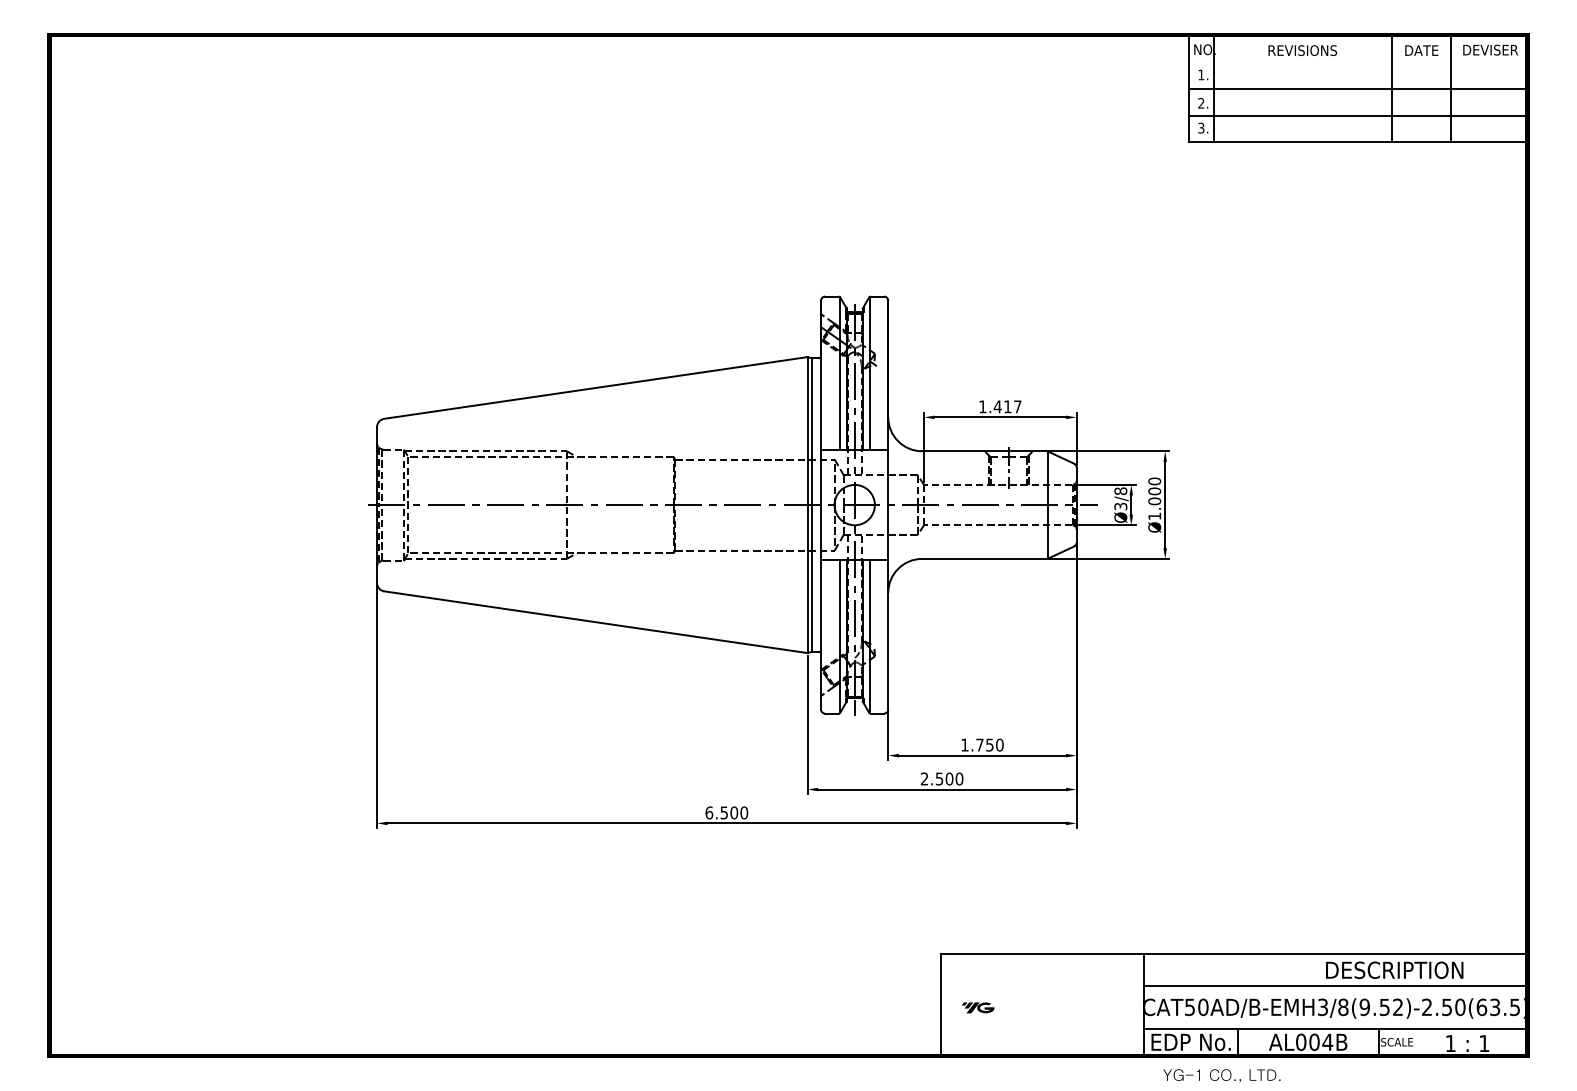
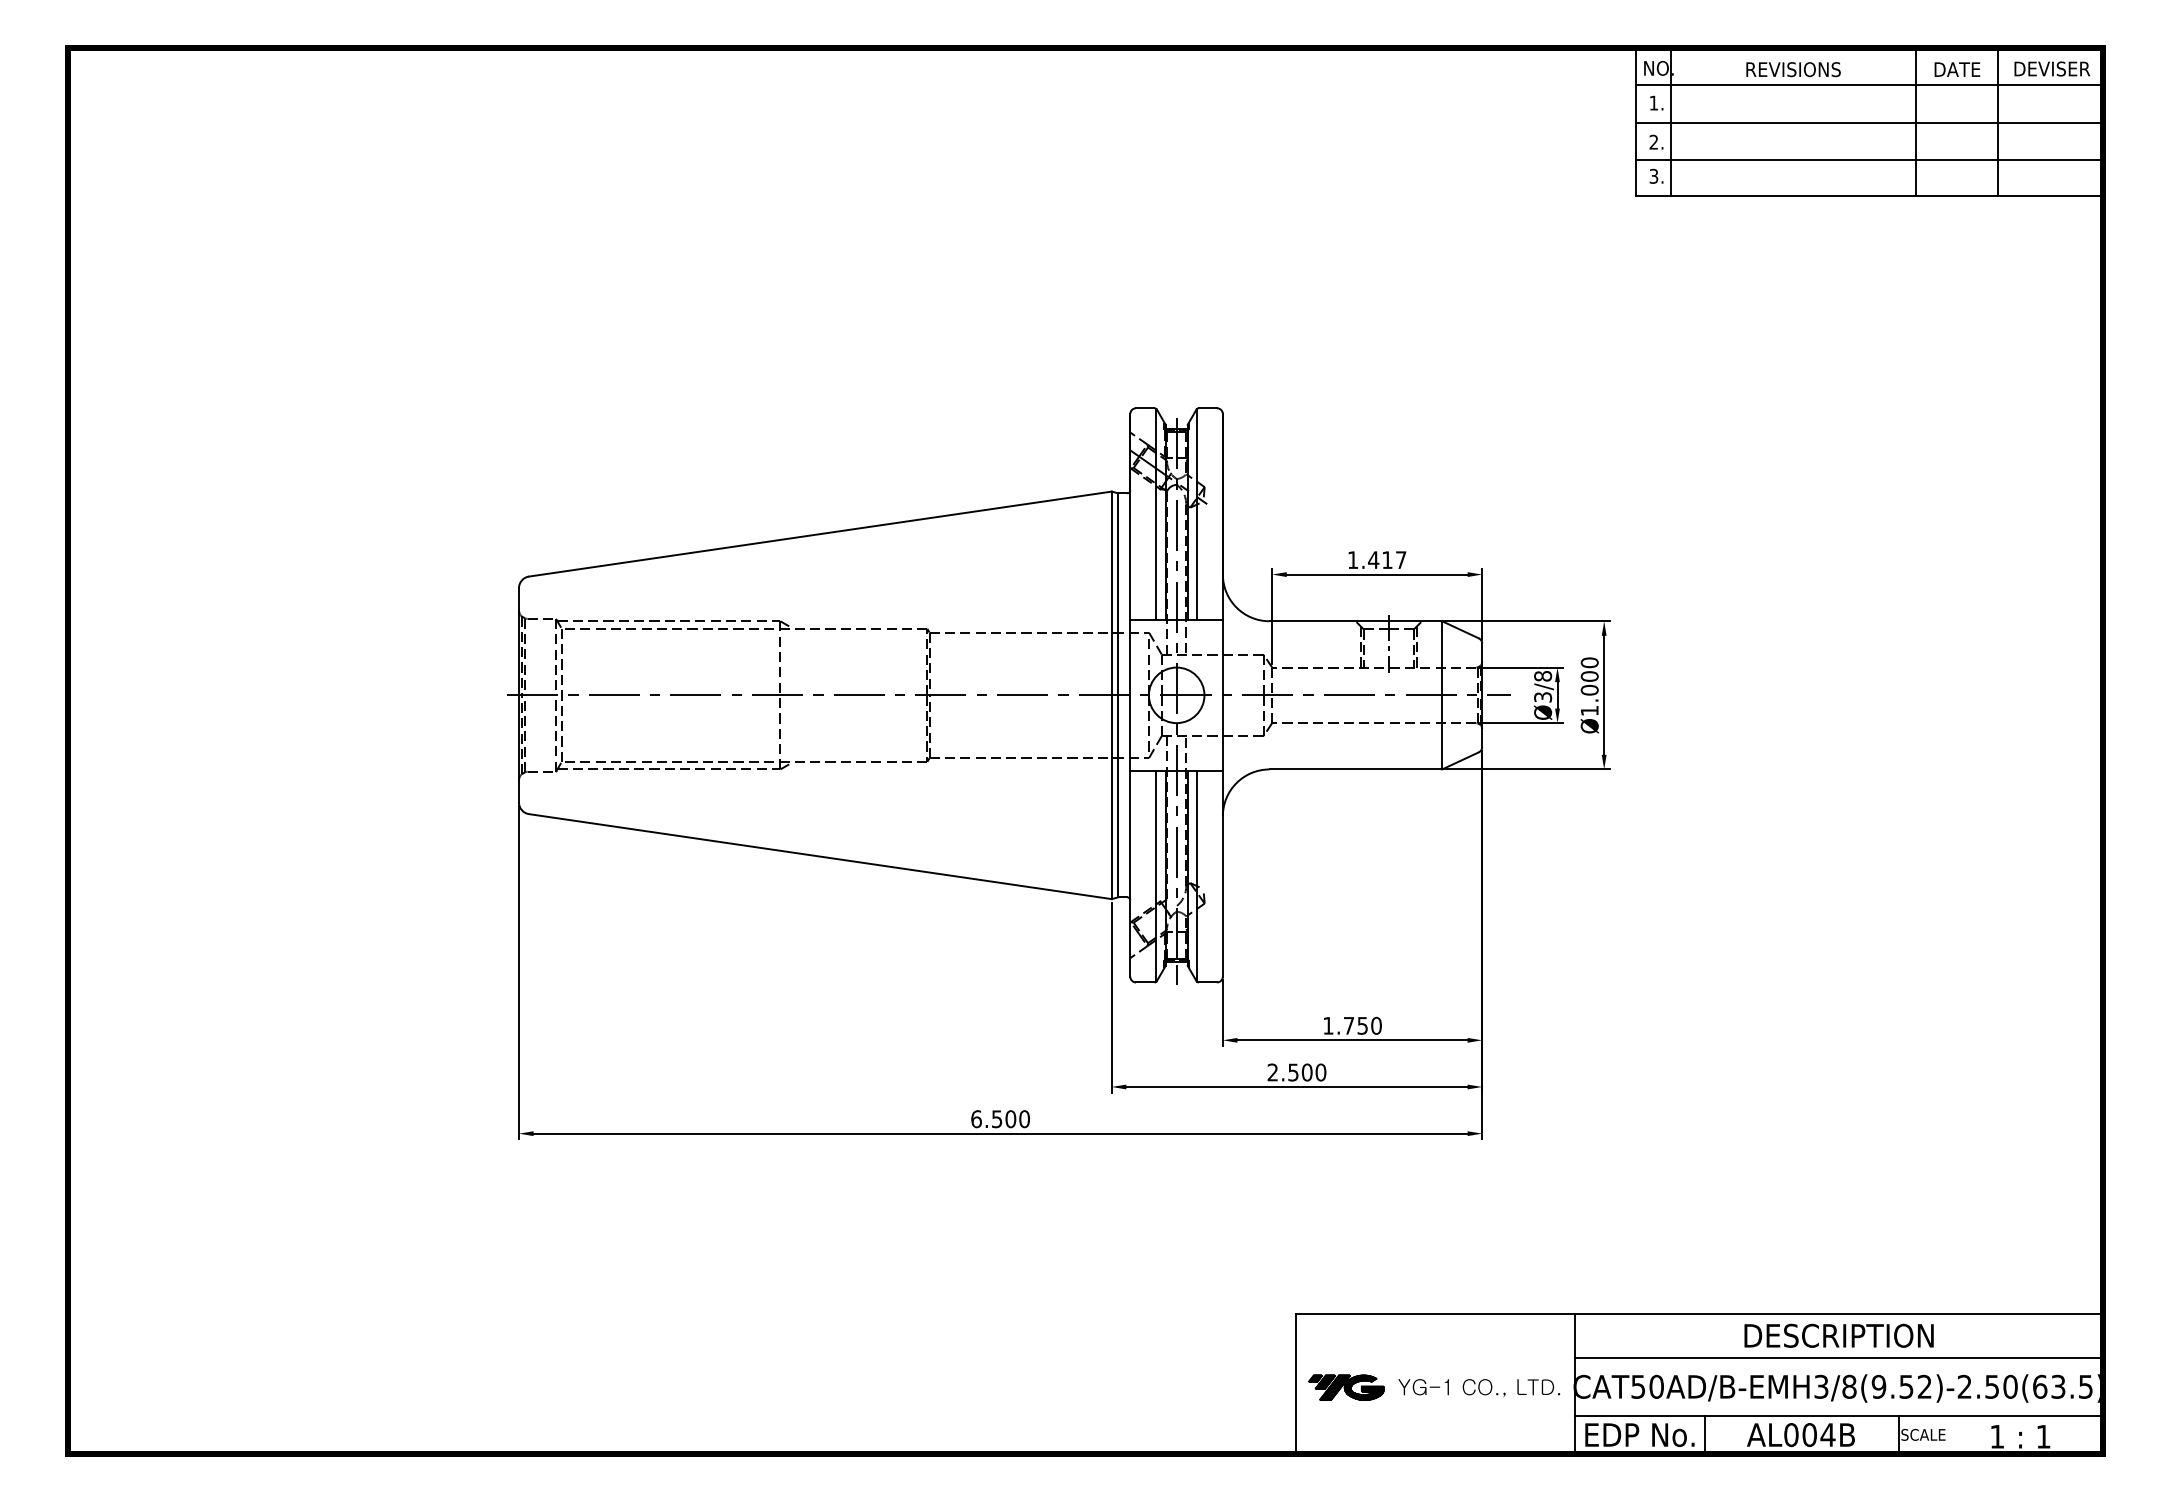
line: (1357, 62) -> (1869, 85), added
text: (1394, 970) -> (1838, 1335), moved
part: (978, 1007) -> (1346, 1387), size x1.67
text: (1222, 1076) -> (1479, 1388), moved

